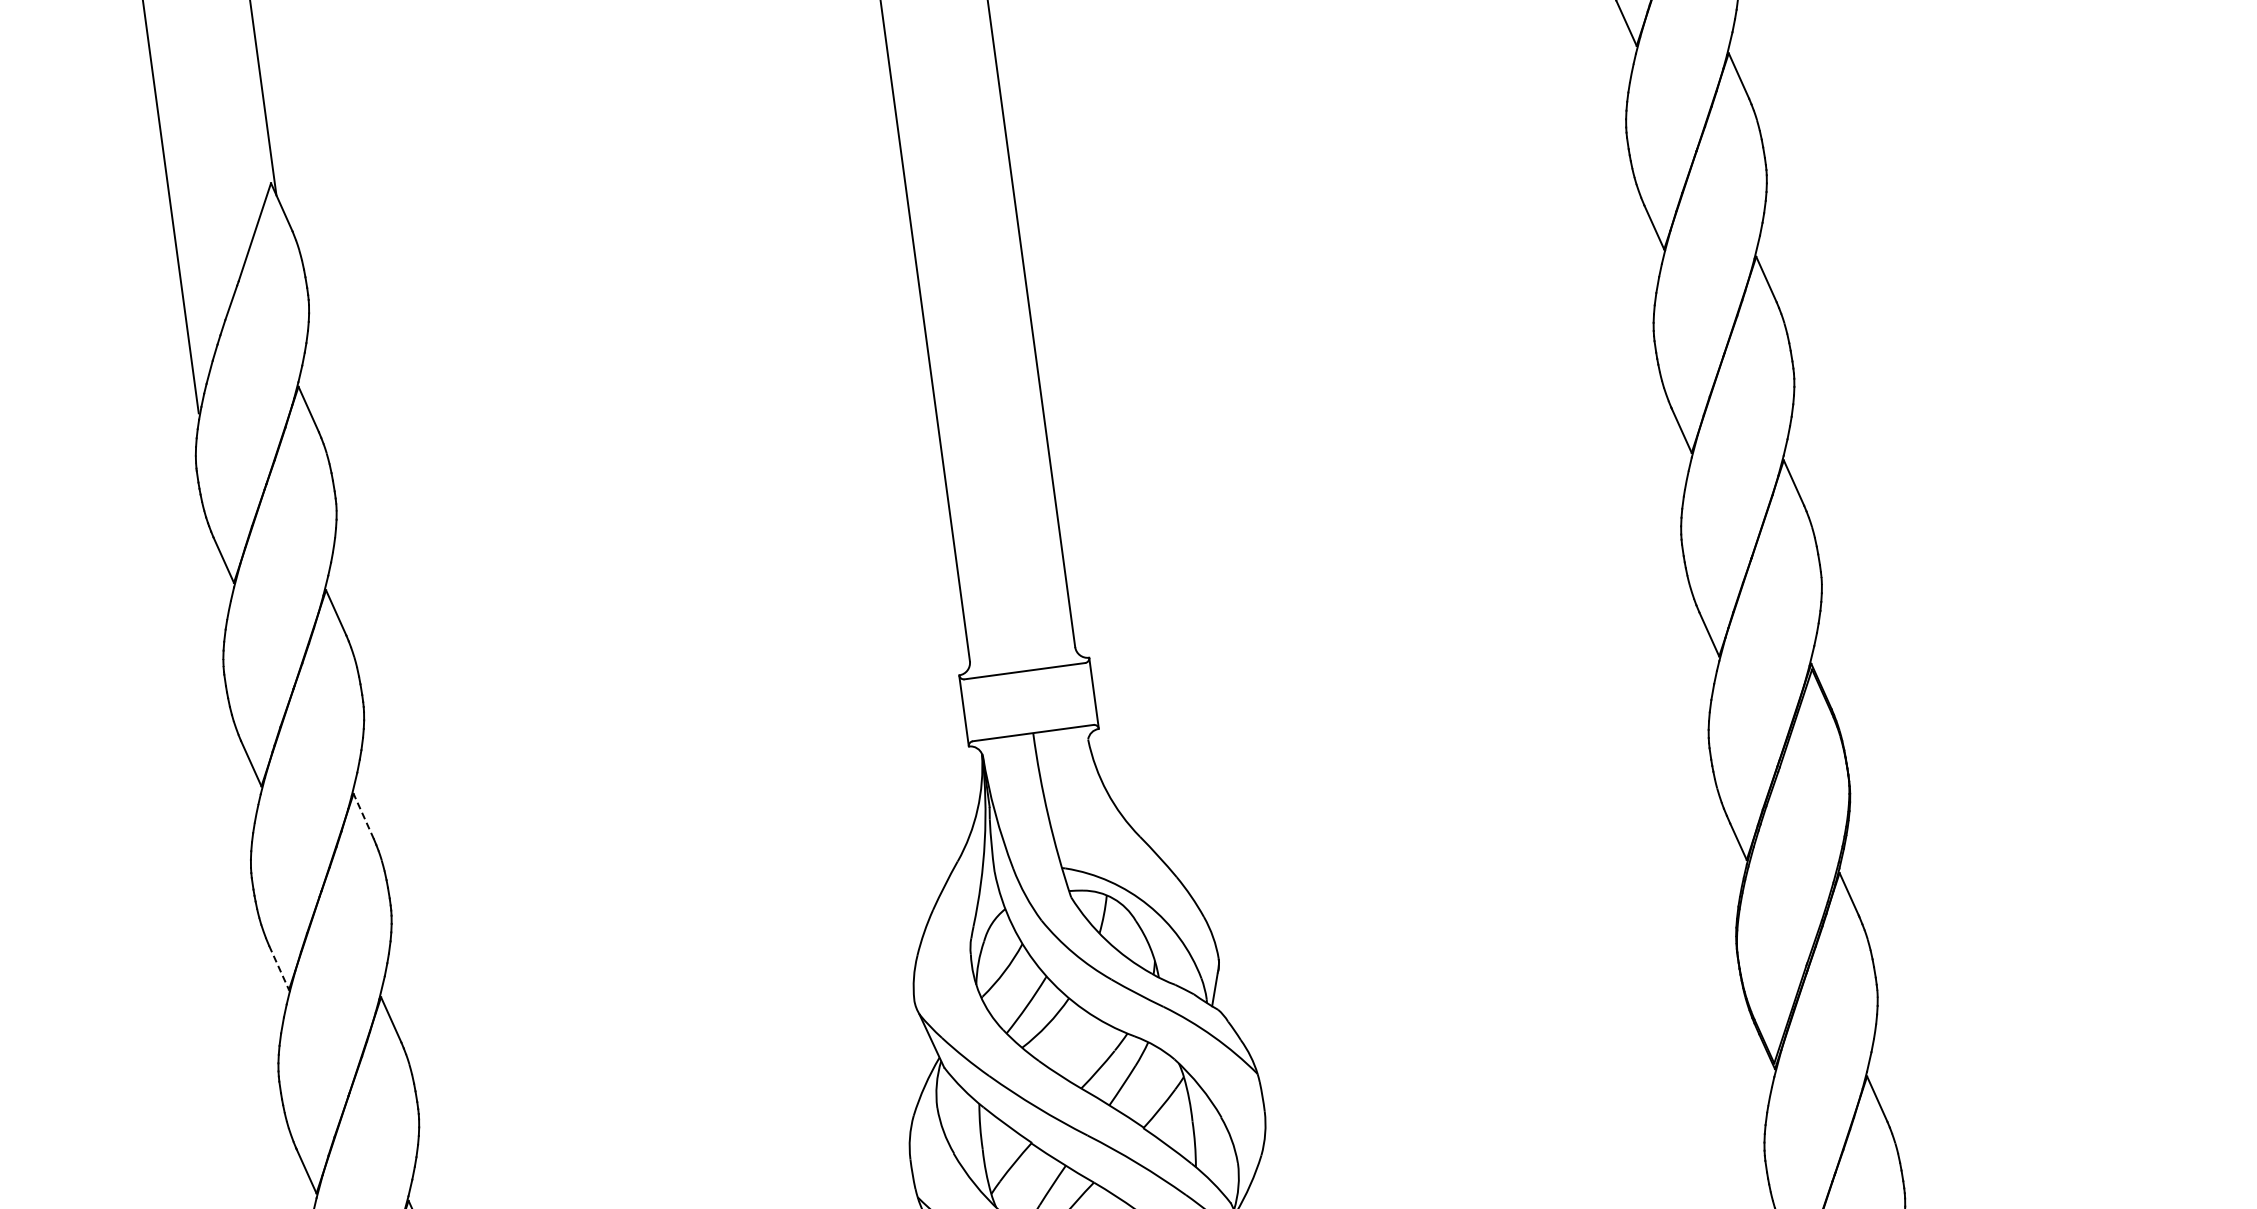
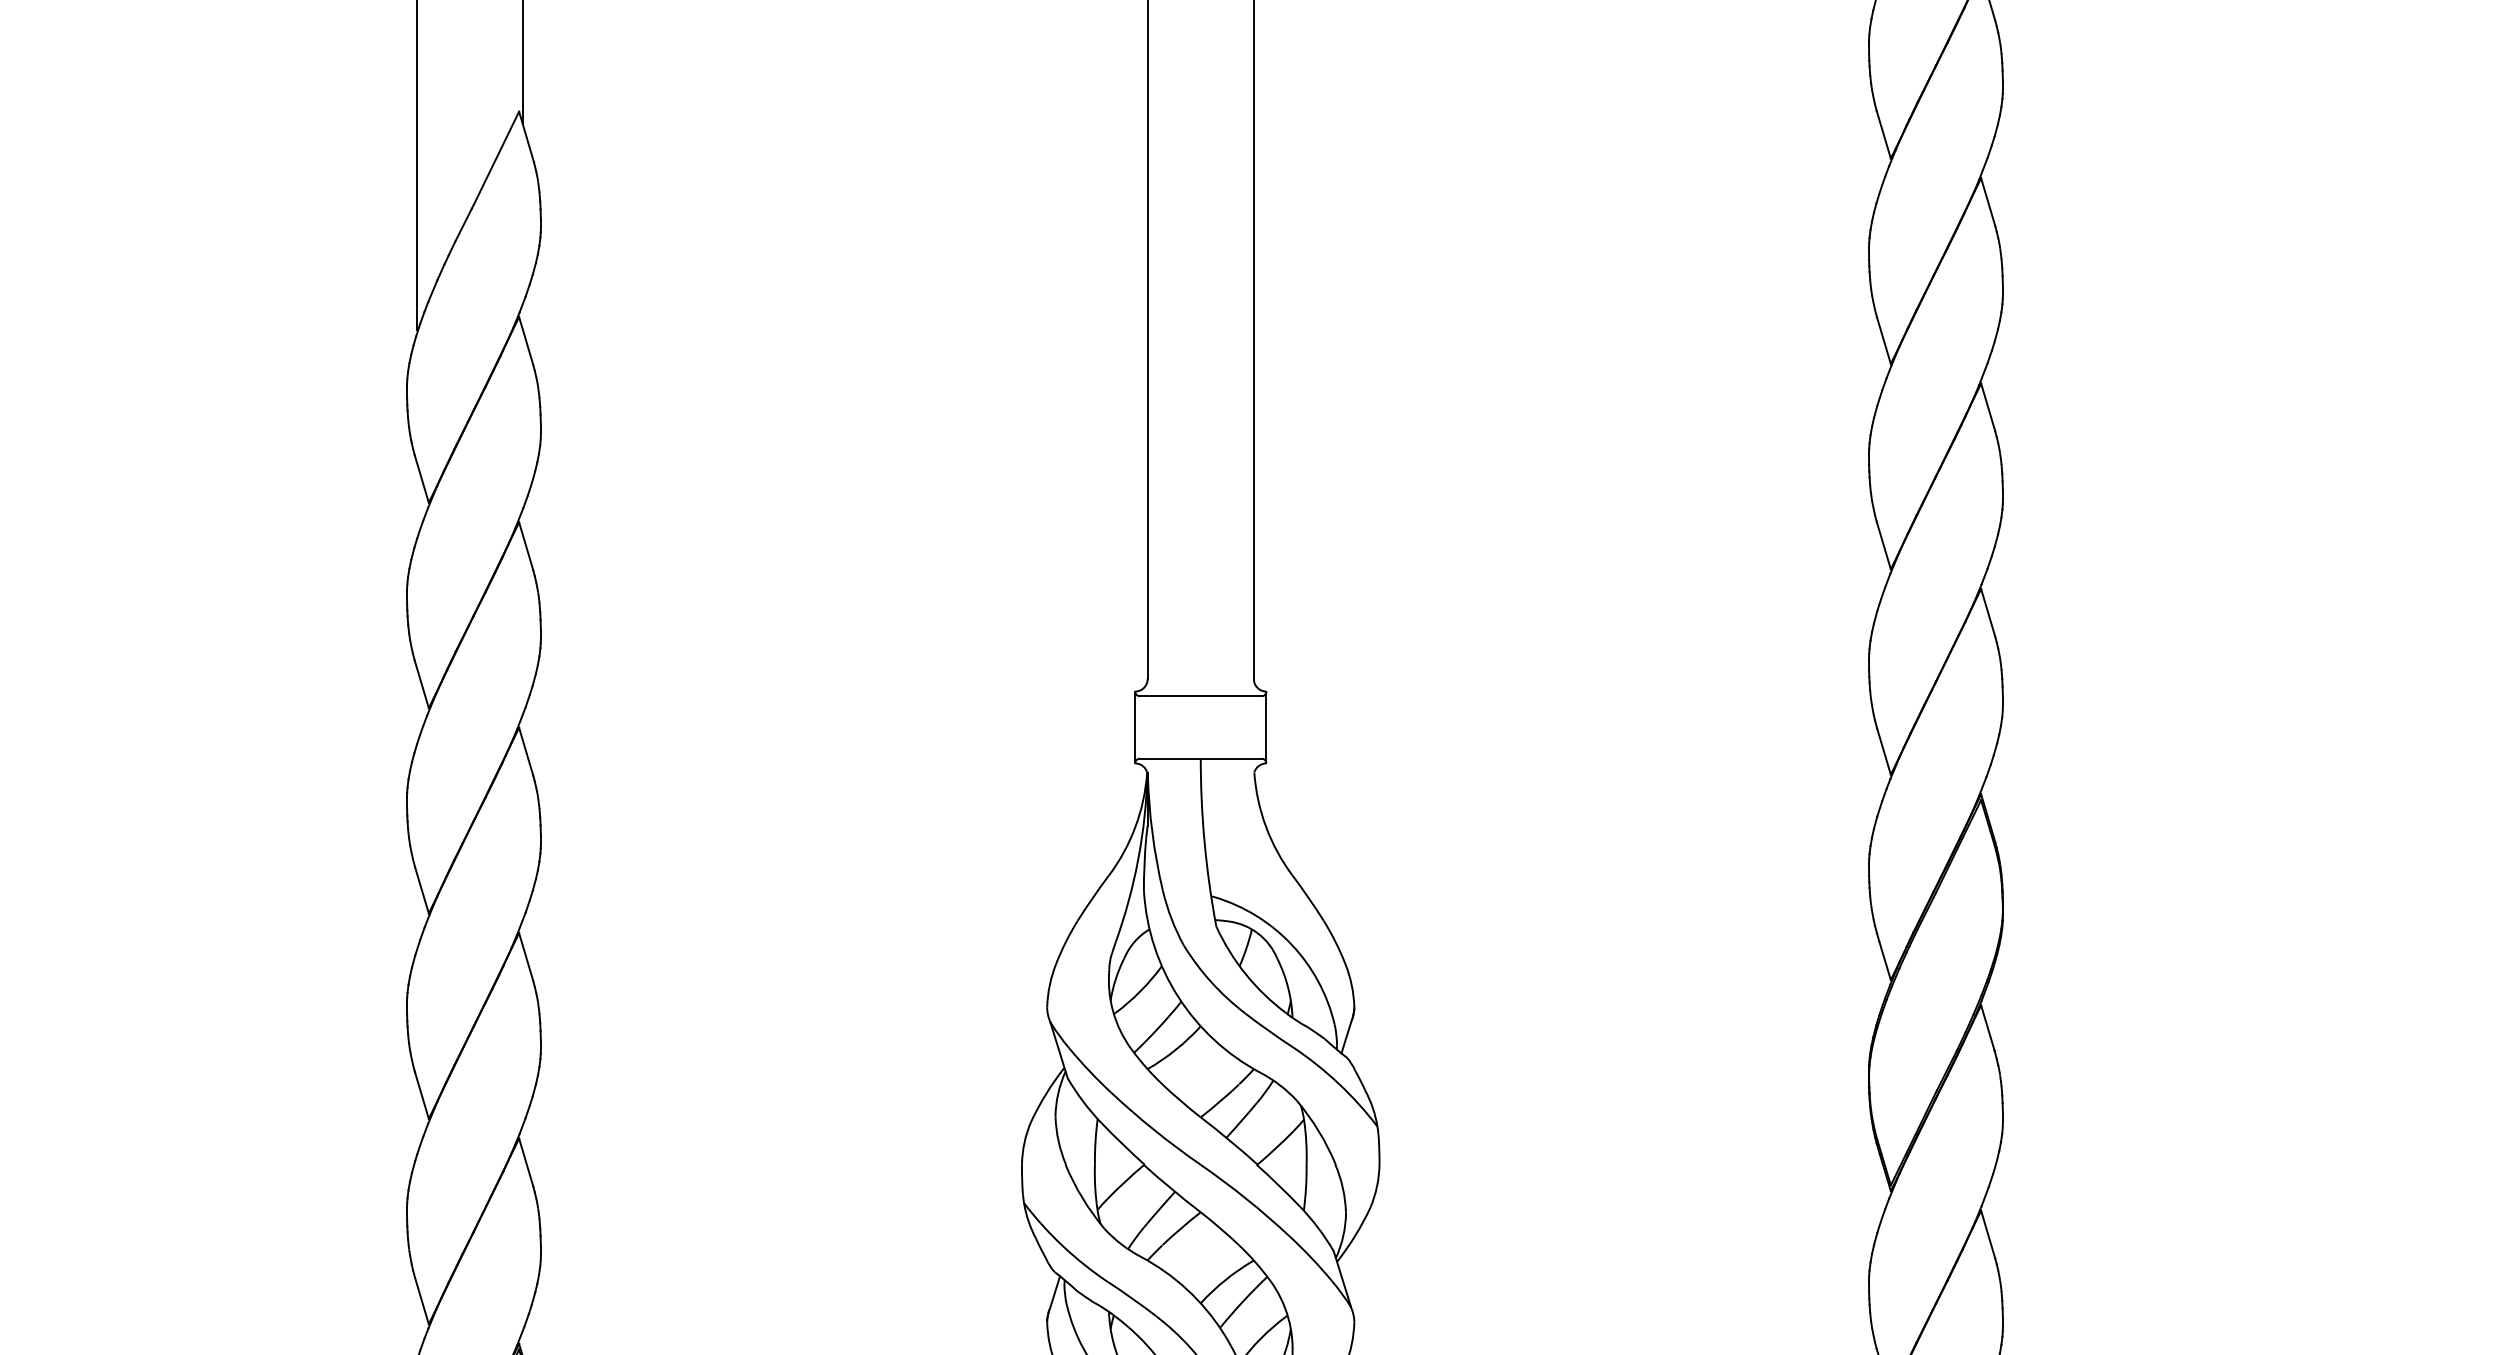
line: (364, 816) -> (526, 751), dashed -> solid
line: (279, 967) -> (422, 890), dashed -> solid

